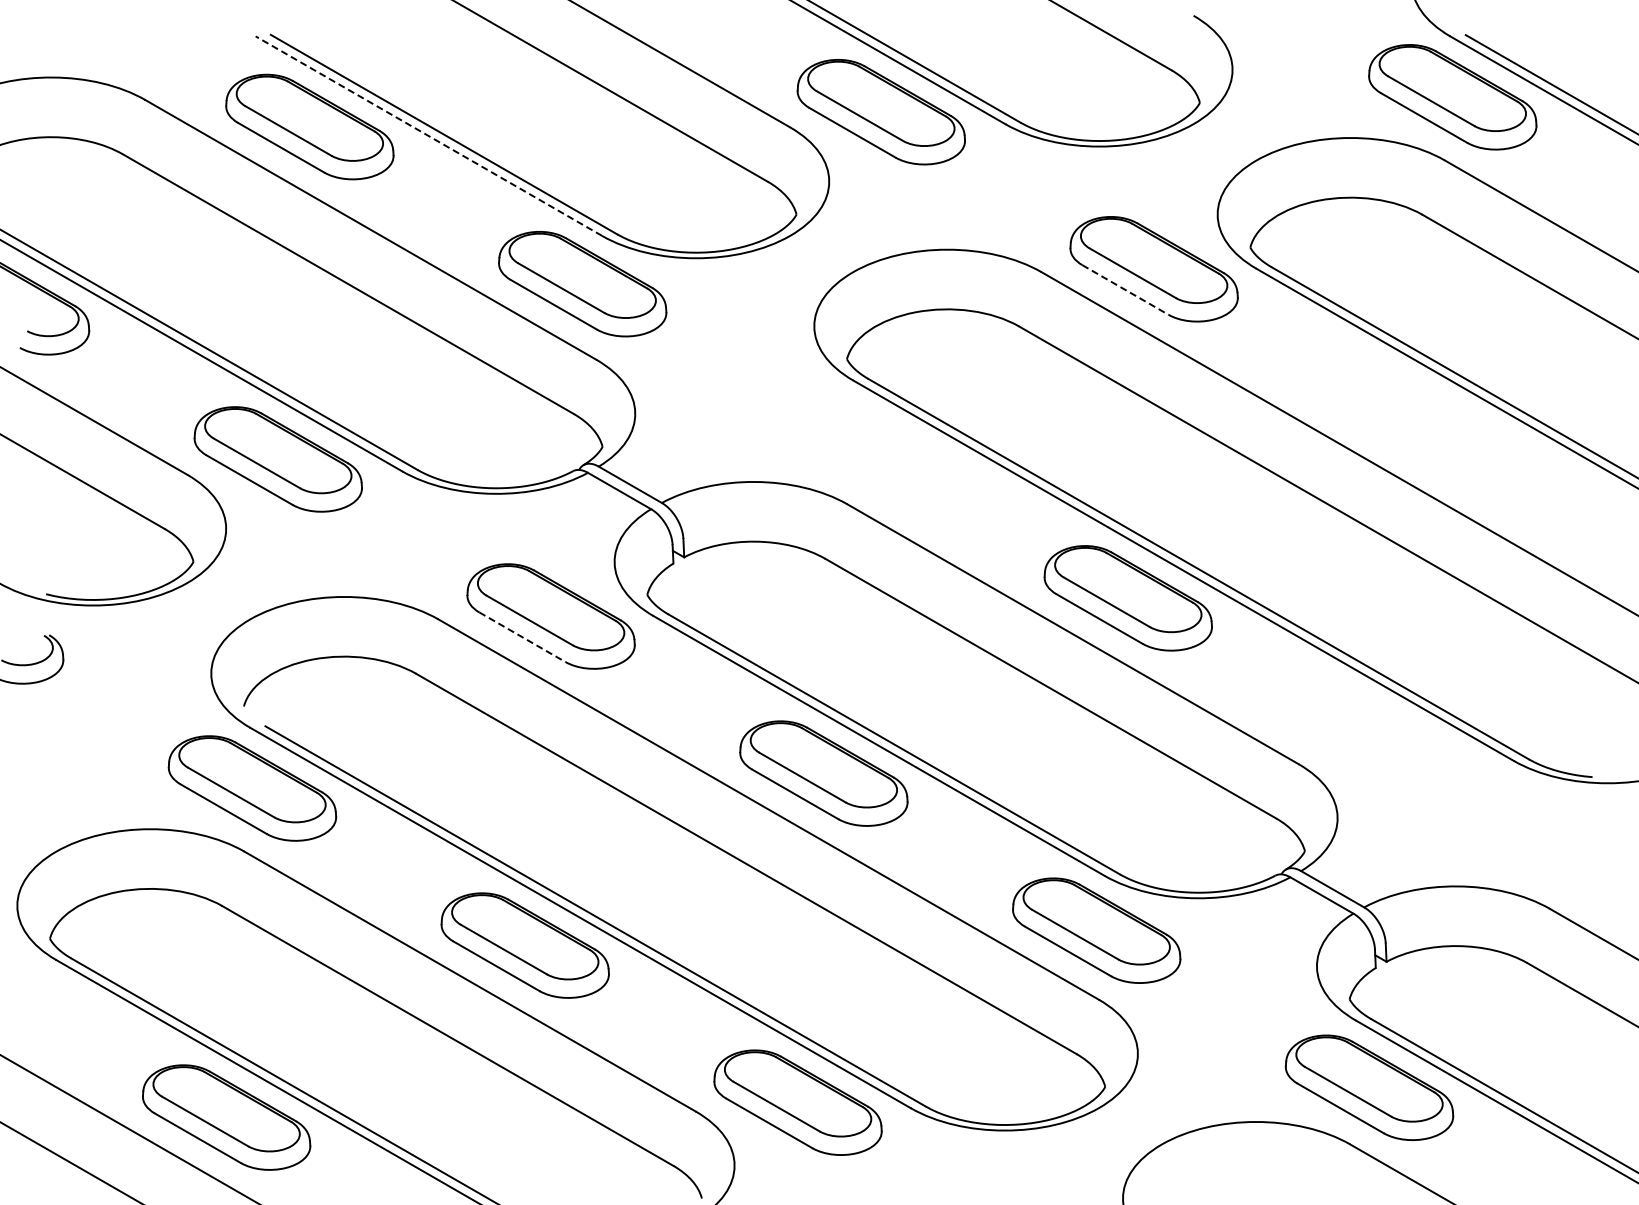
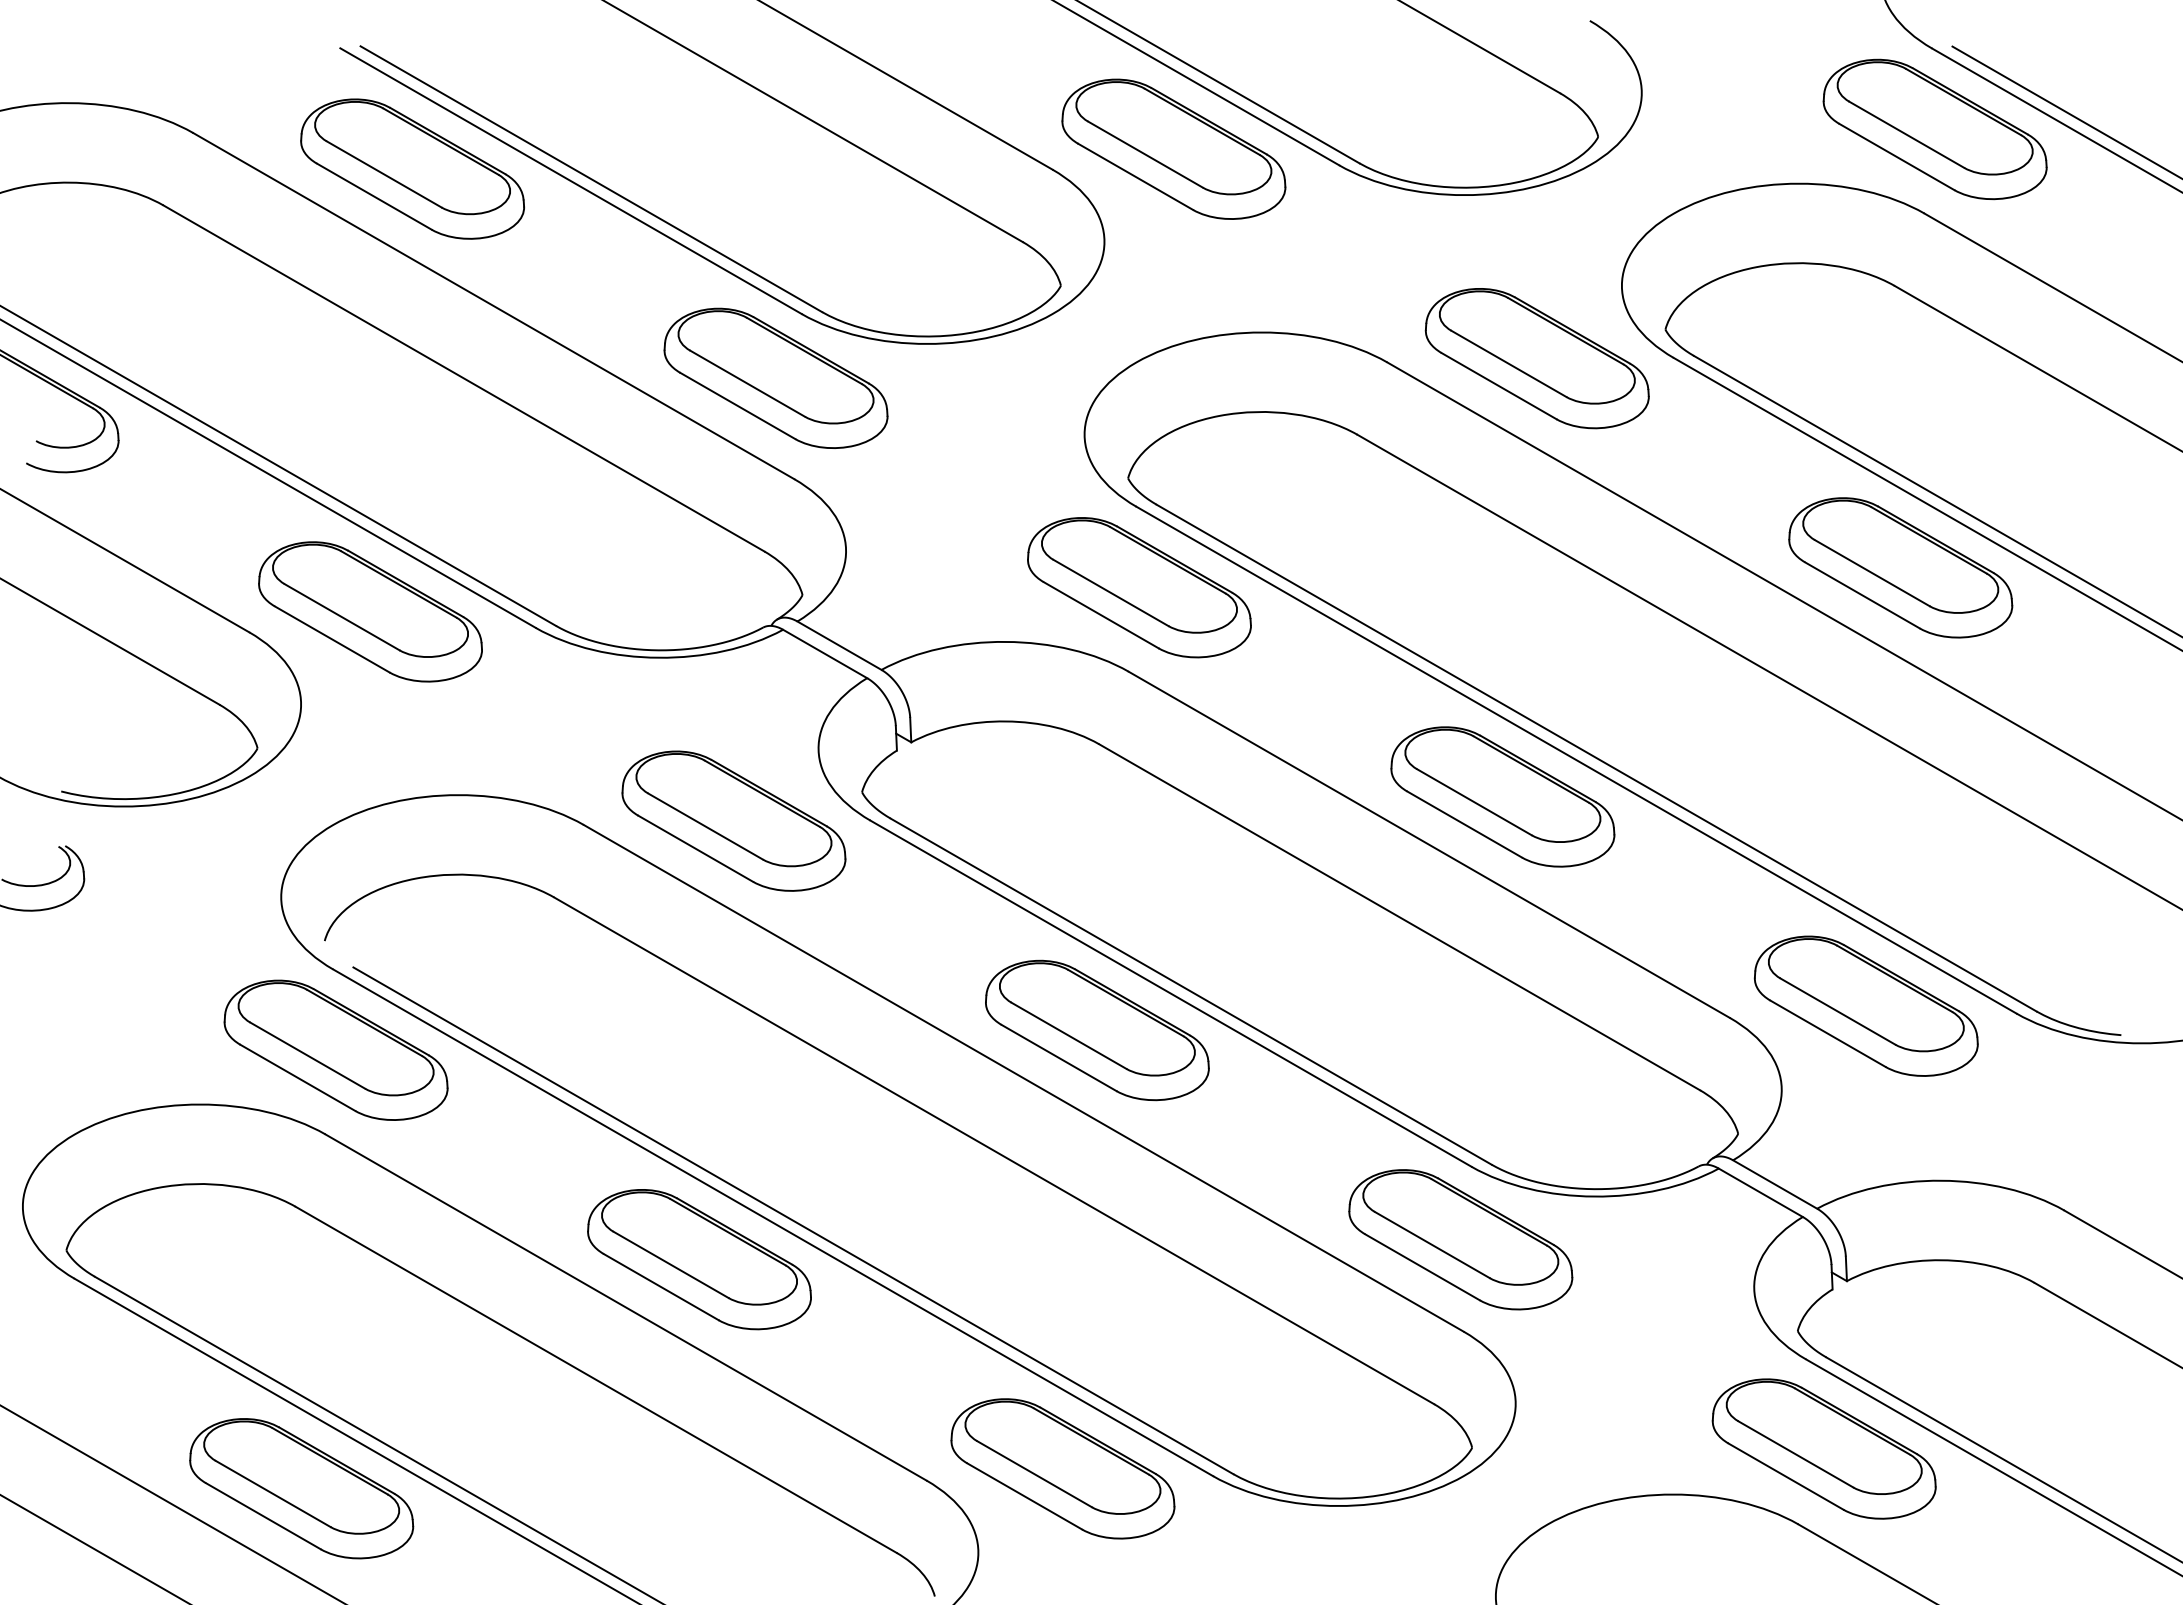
line: (428, 136) -> (570, 181), dashed -> solid
line: (1125, 289) -> (1499, 385), dashed -> solid
part: (1426, 426) -> (1900, 568), added
part: (855, 441) -> (1139, 588), added
line: (522, 637) -> (695, 849), dashed -> solid
part: (1400, 755) -> (1865, 1006), added

